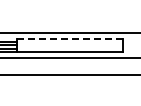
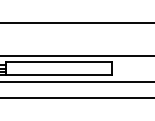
line: (70, 39) -> (59, 62), dashed -> solid

